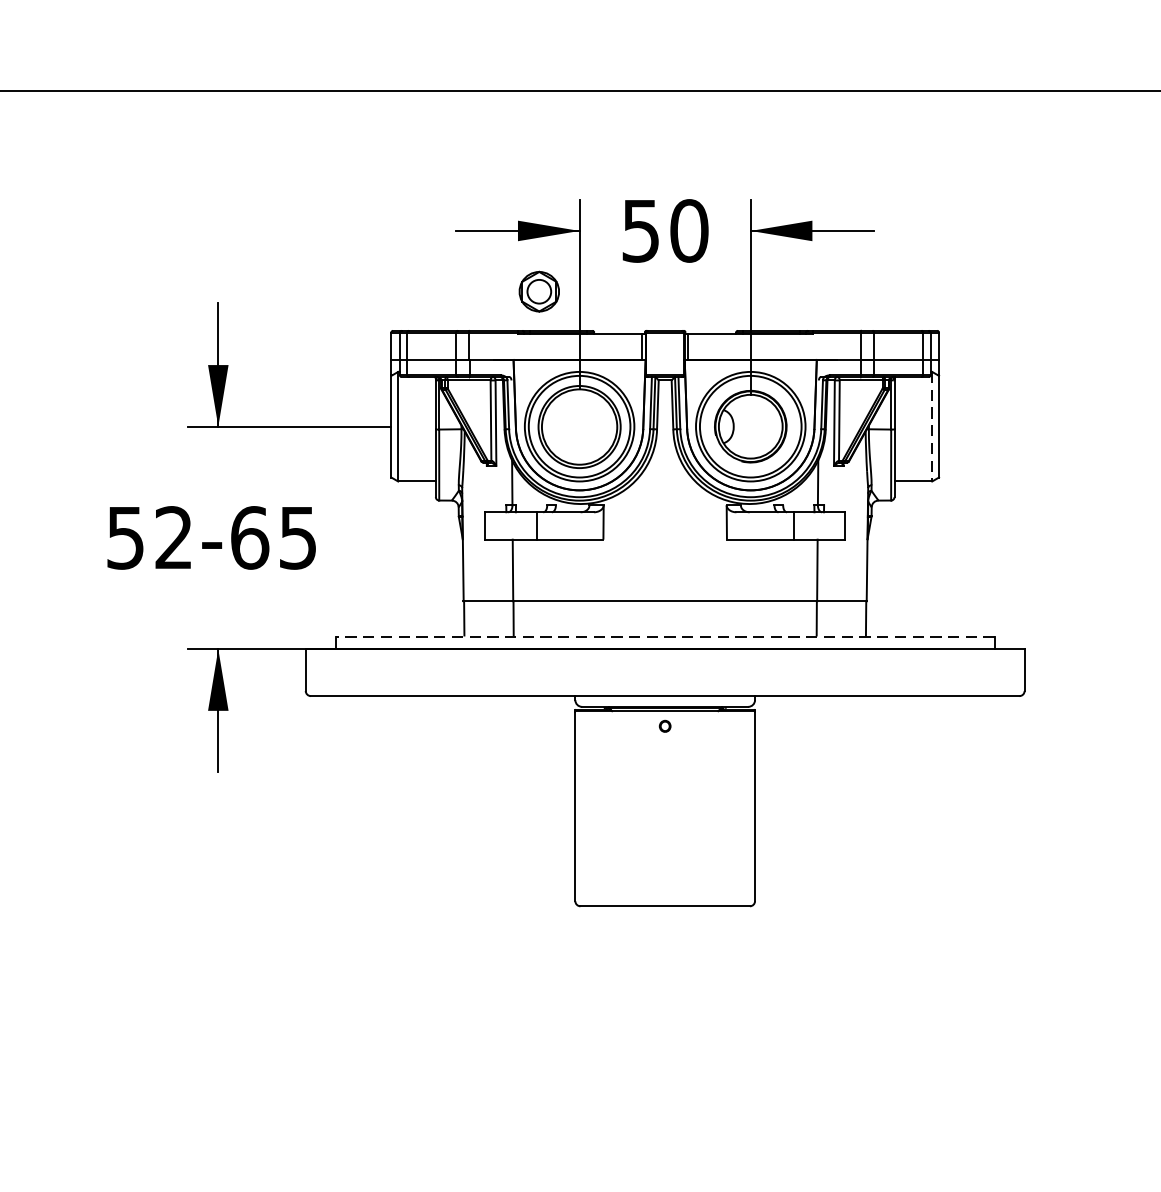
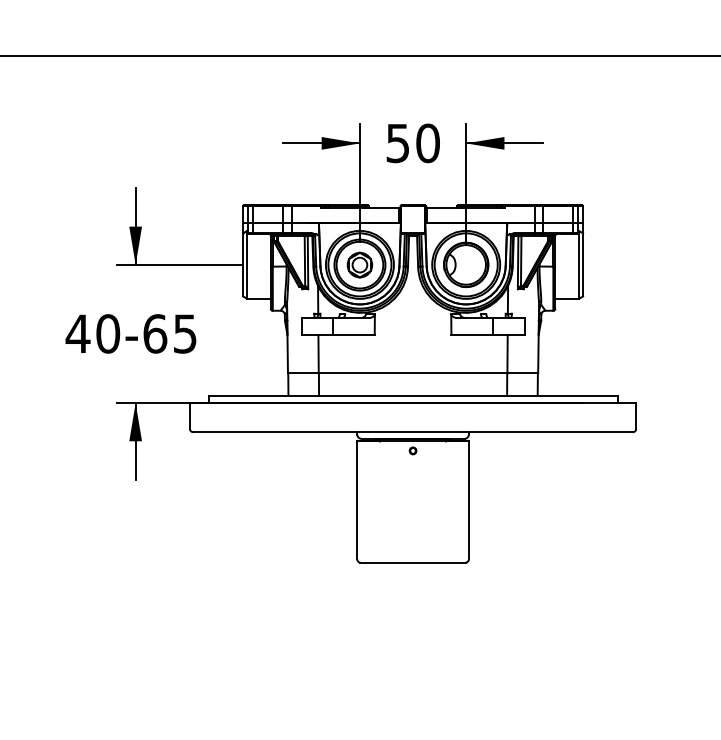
part: (538, 290) -> (359, 264), moved
line: (931, 427) -> (578, 265), dashed -> solid
text: (148, 537) -> (92, 333), 52-65 -> 40-65
line: (665, 637) -> (413, 395), dashed -> solid

